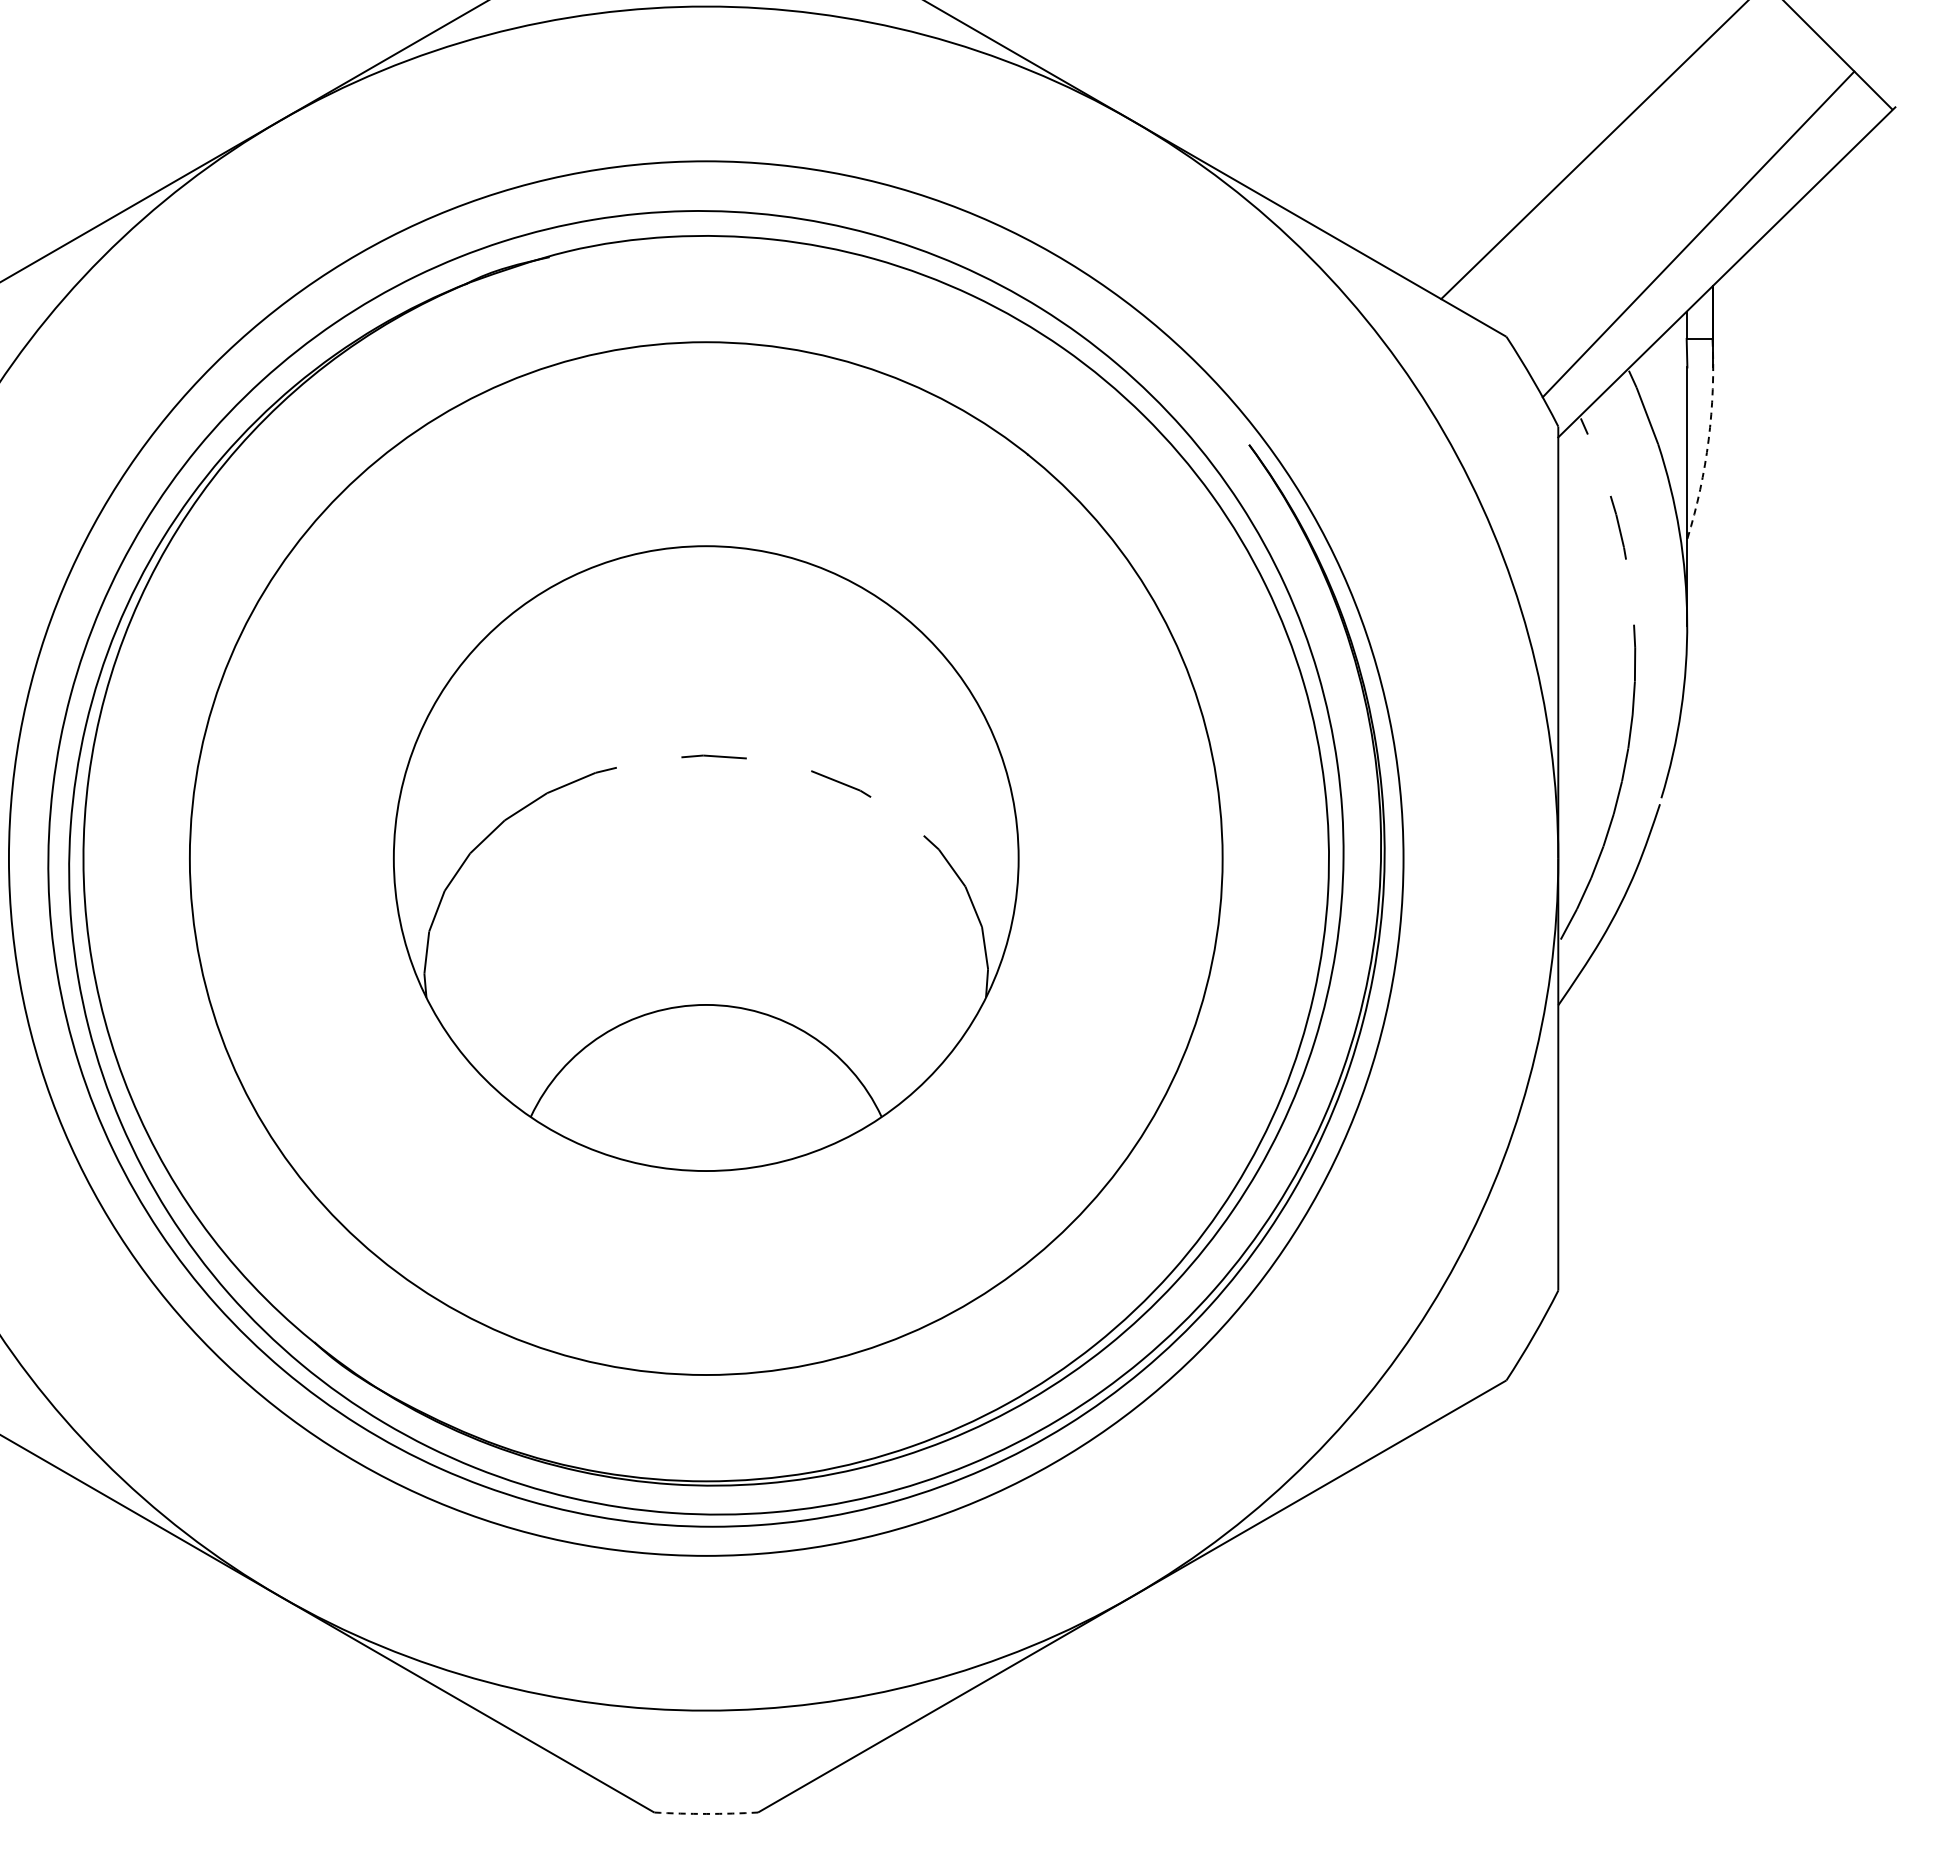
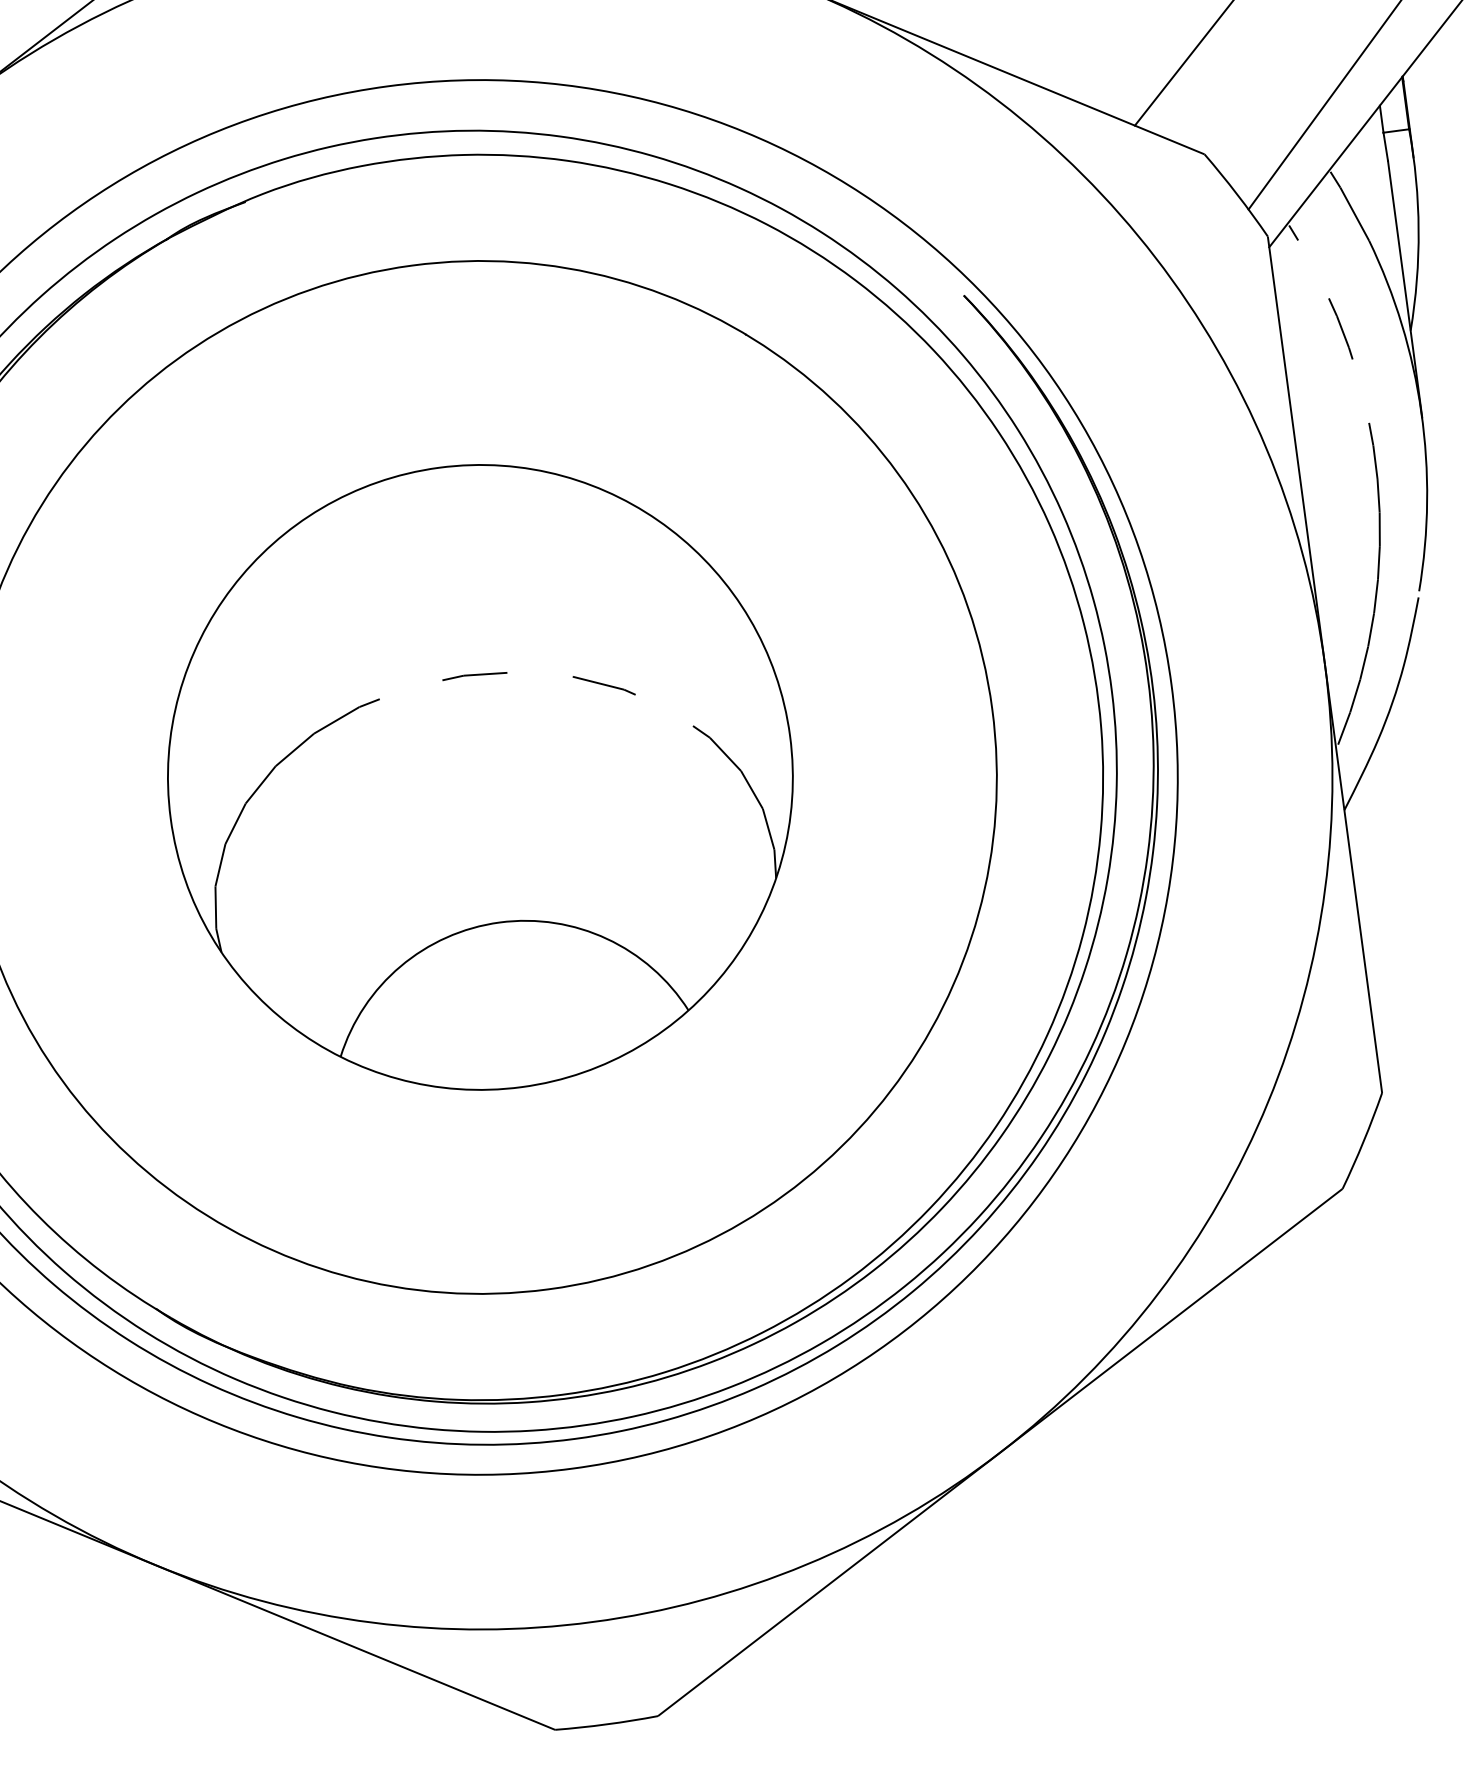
arc: (1708, 439) -> (1418, 229), dashed -> solid
arc: (706, 1813) -> (606, 1723), dashed -> solid

